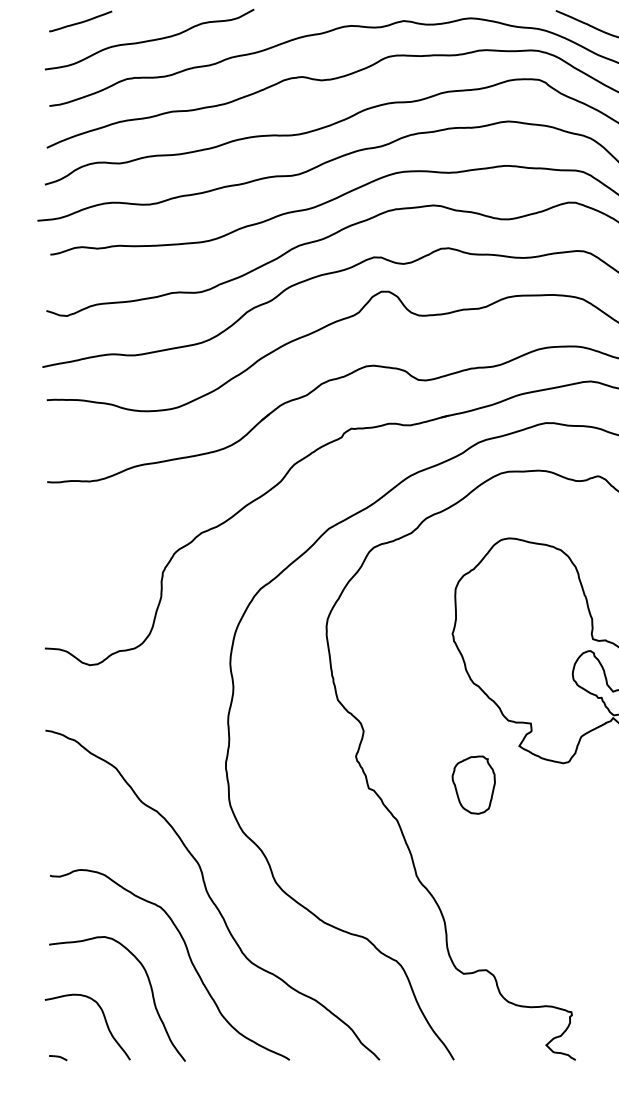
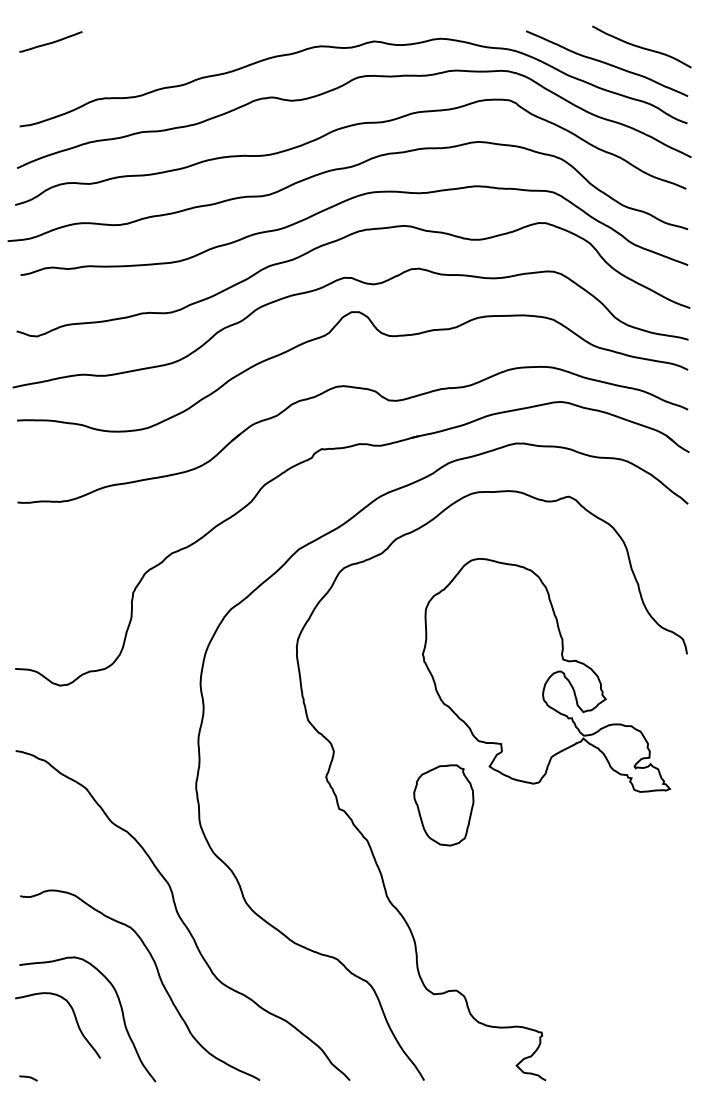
curve: (149, 40) -> (119, 60), removed
part: (474, 785) -> (444, 805), size x1.4
curve: (105, 1022) -> (75, 1020), moved

